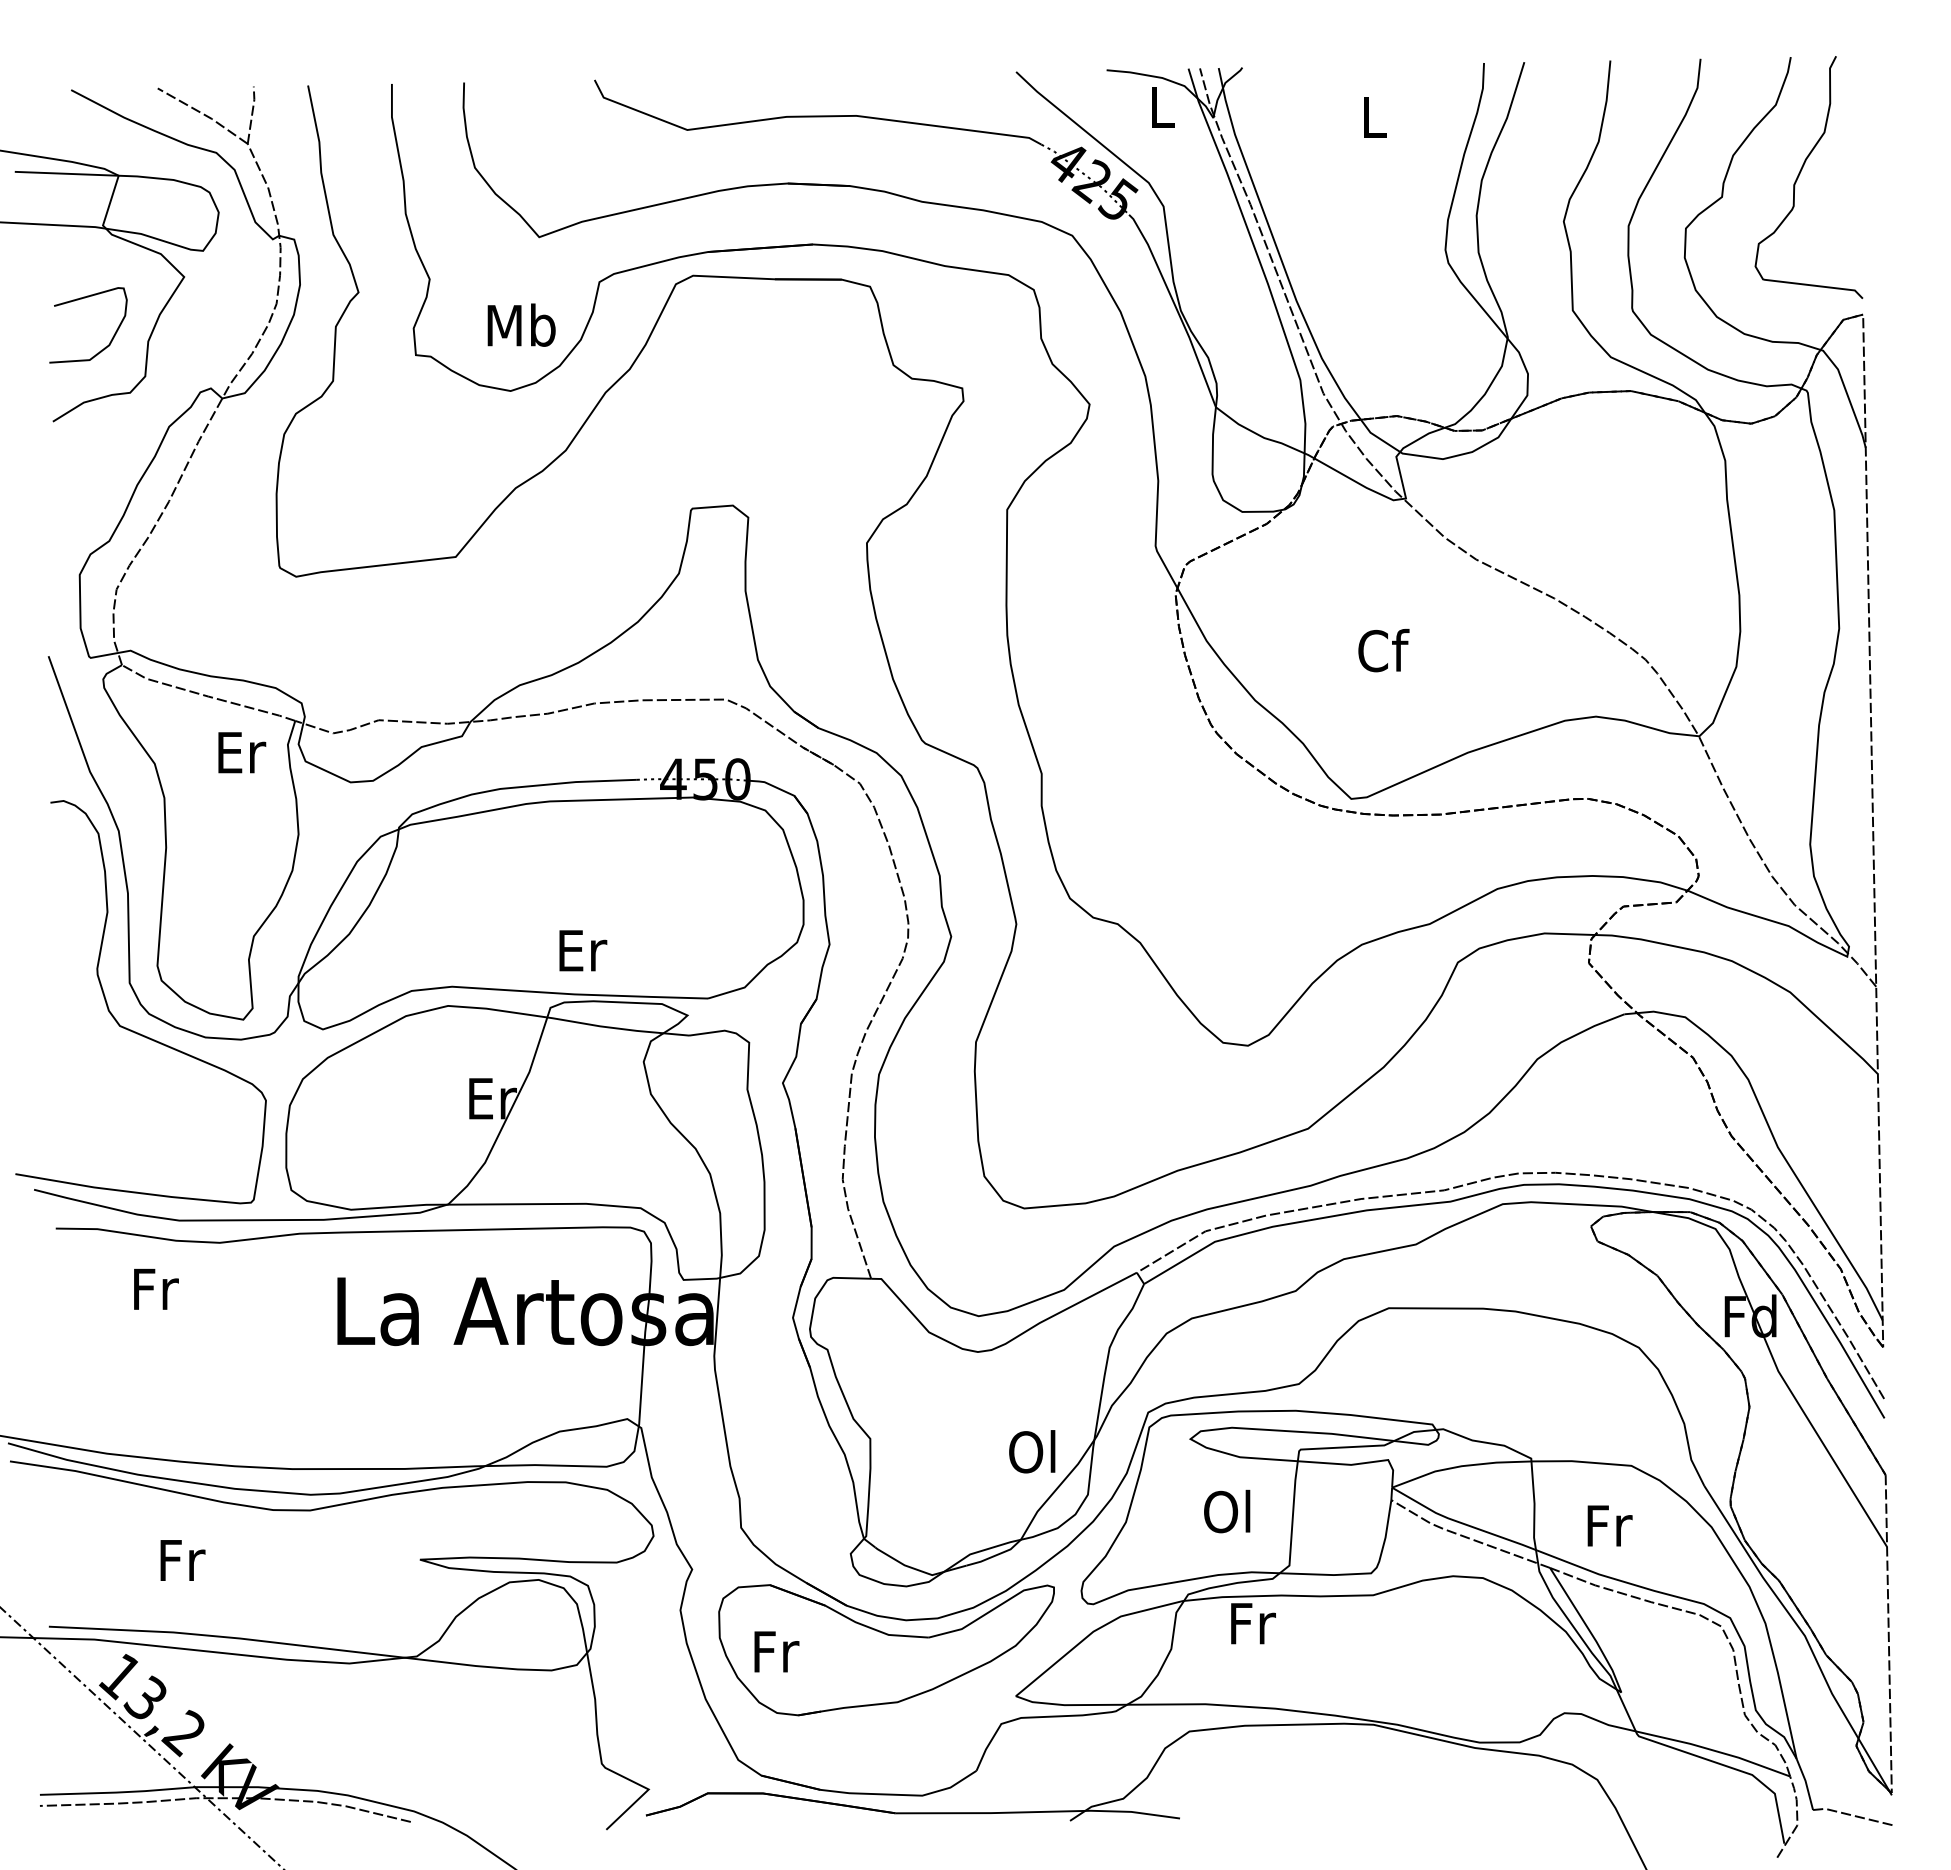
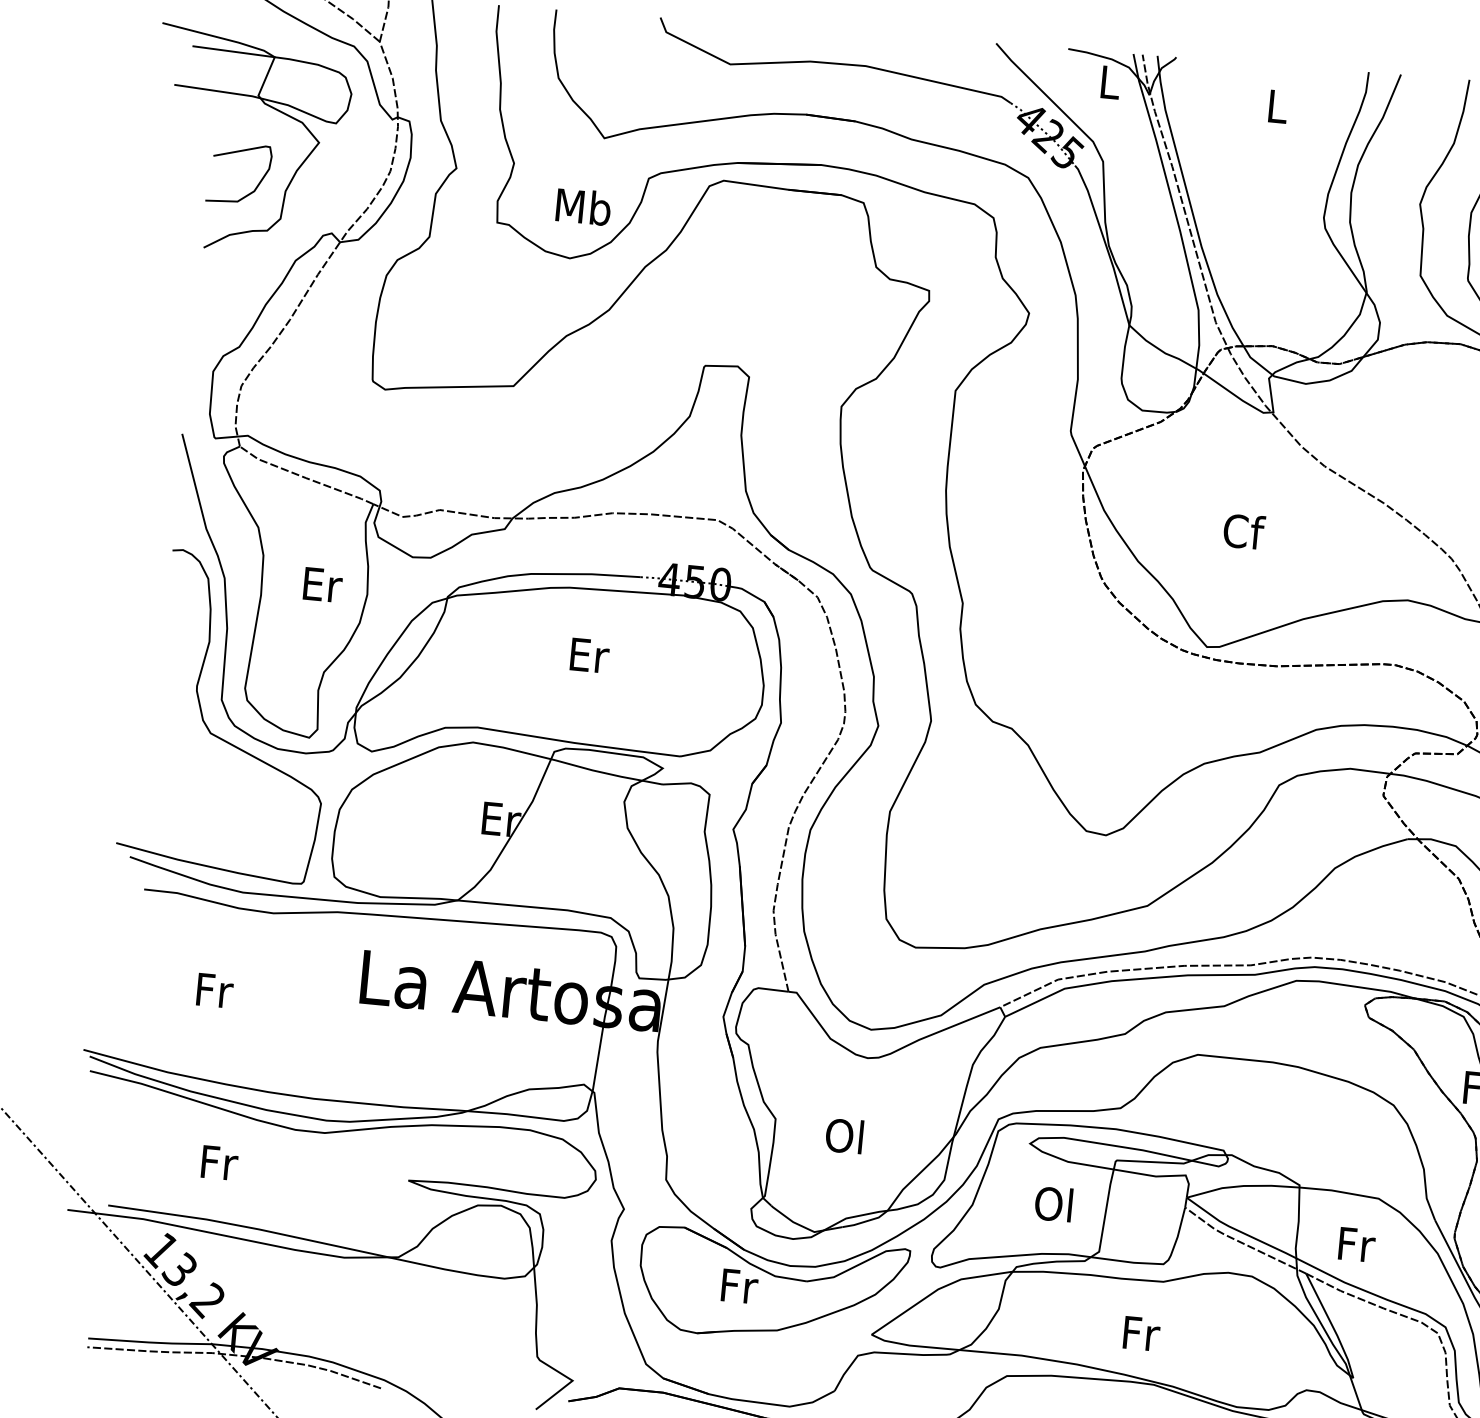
text: (242, 752) -> (323, 584), moved
text: (583, 950) -> (590, 655), moved
text: (156, 1289) -> (215, 990), moved
text: (1032, 1451) -> (844, 1135), moved
text: (1253, 1623) -> (1141, 1333), moved
text: (776, 1651) -> (739, 1286), moved

